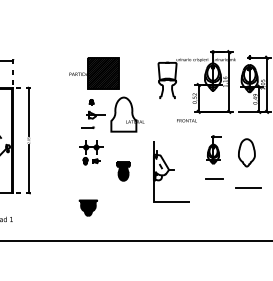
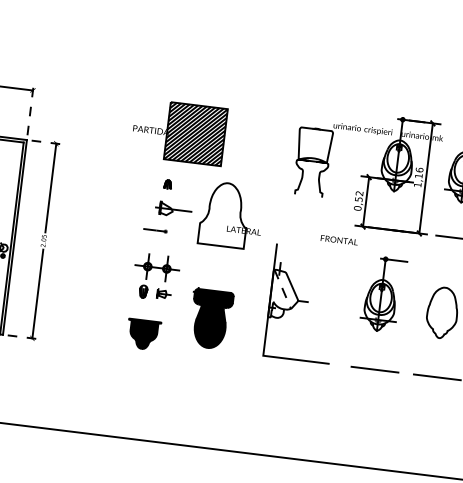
part: (214, 157) -> (381, 314), size x1.43
part: (123, 171) -> (210, 319), size x1.67
part: (171, 171) -> (302, 304), moved
part: (87, 207) -> (141, 333), moved

